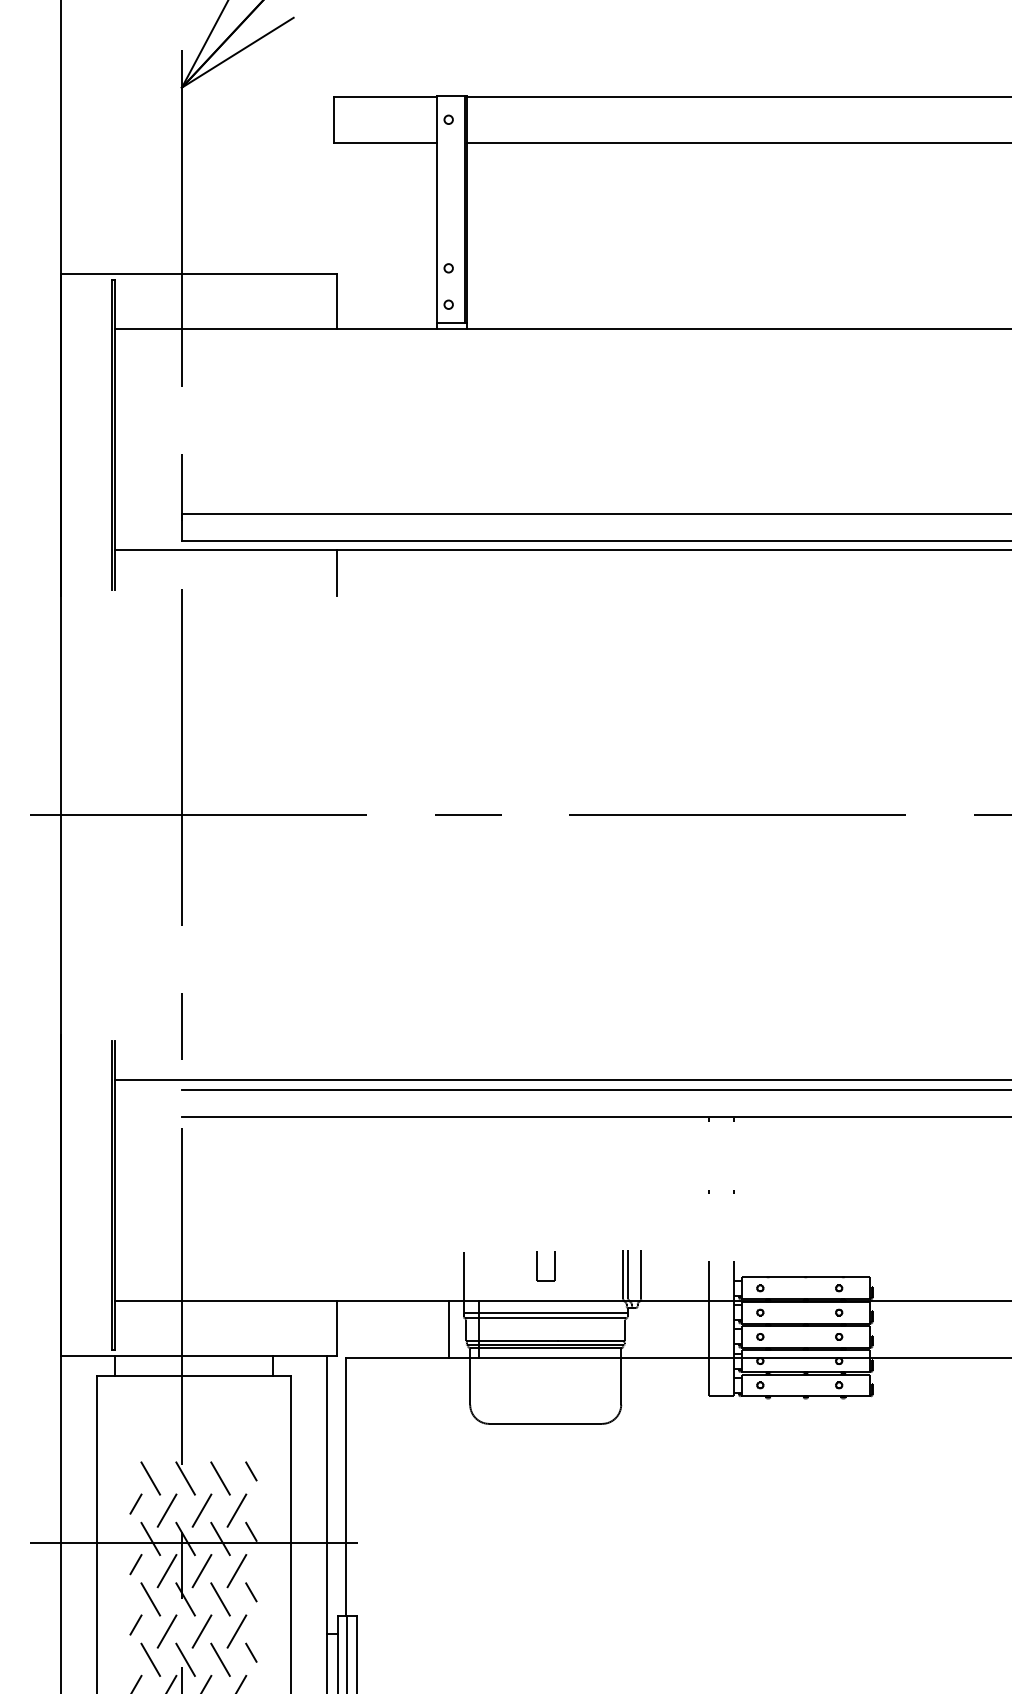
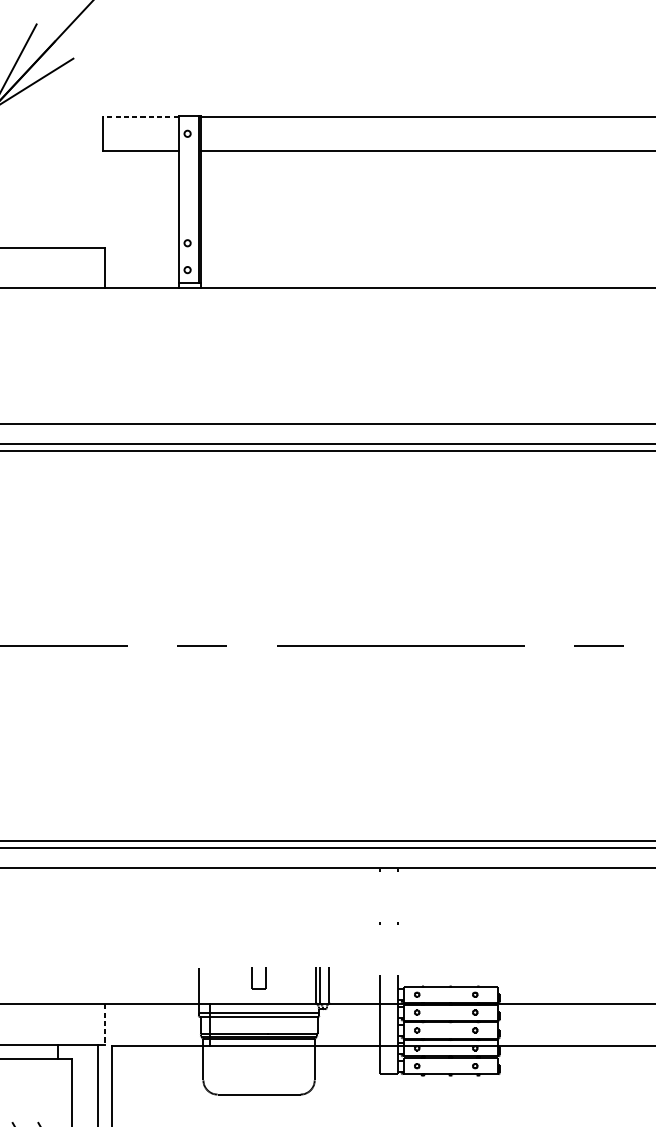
line: (385, 97) -> (141, 117), solid -> dashed
line: (336, 572) -> (104, 467), removed
line: (336, 1329) -> (104, 1025), solid -> dashed
line: (448, 1329) -> (187, 1025), removed

